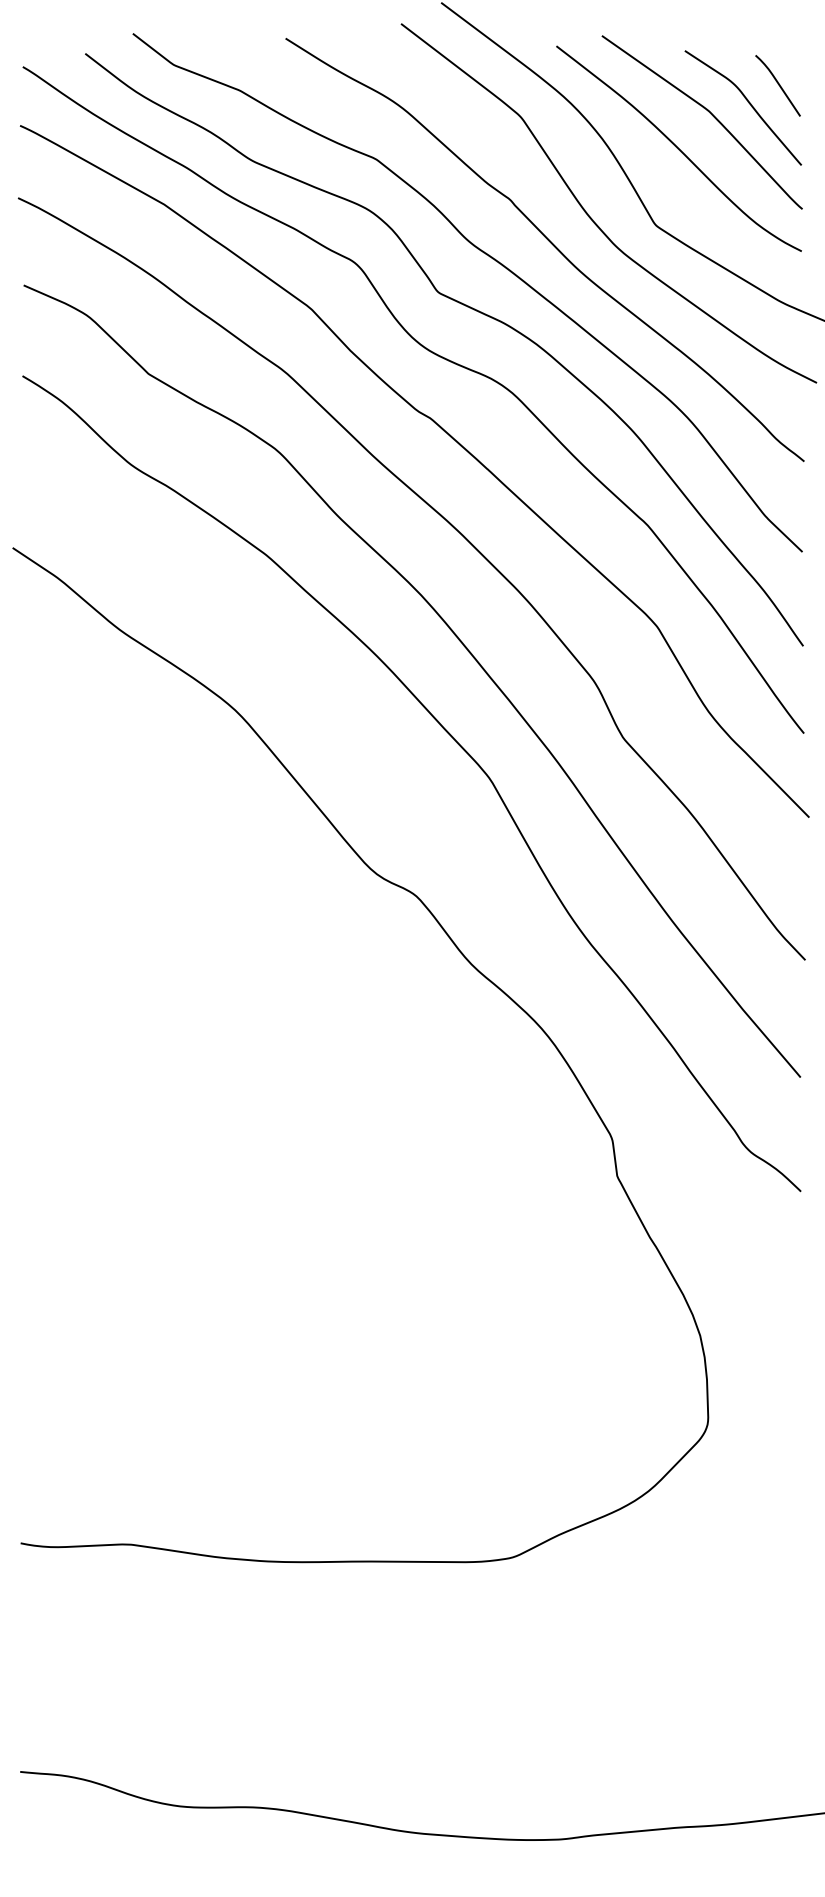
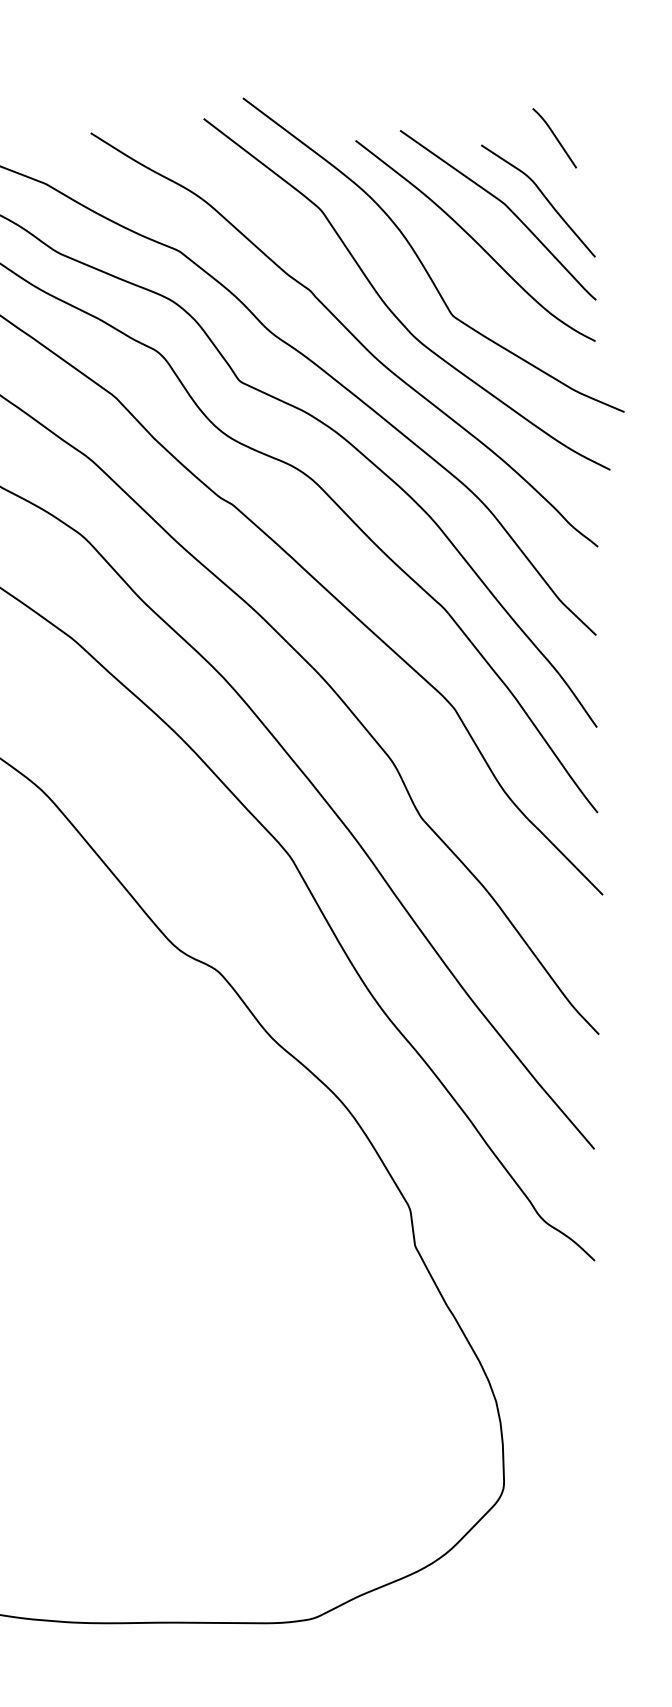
curve: (777, 84) -> (554, 137), moved

